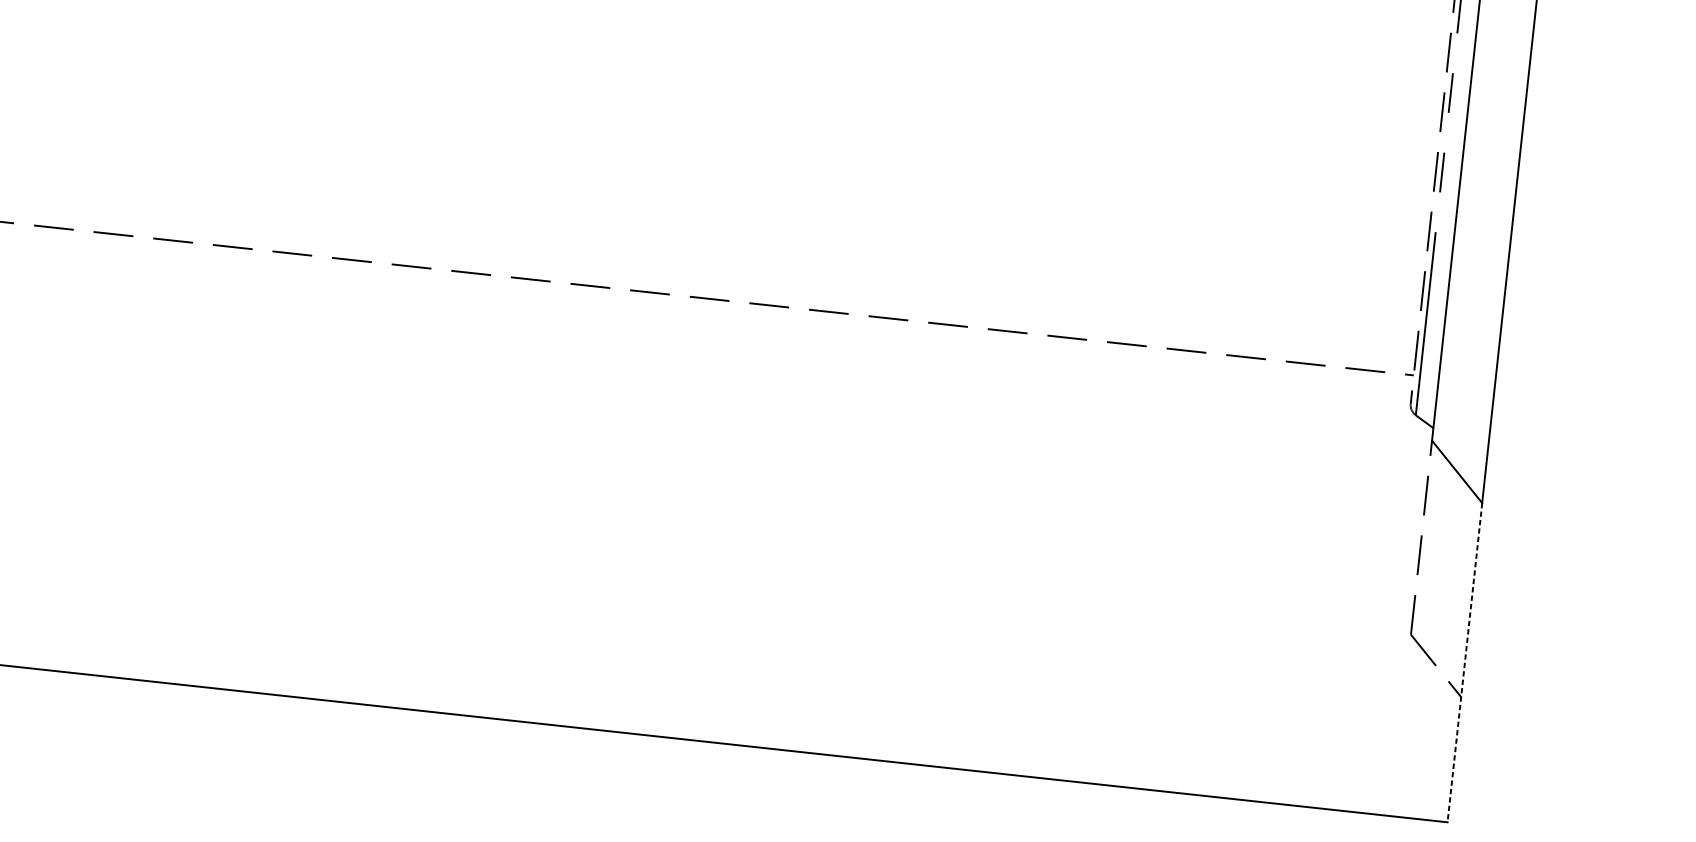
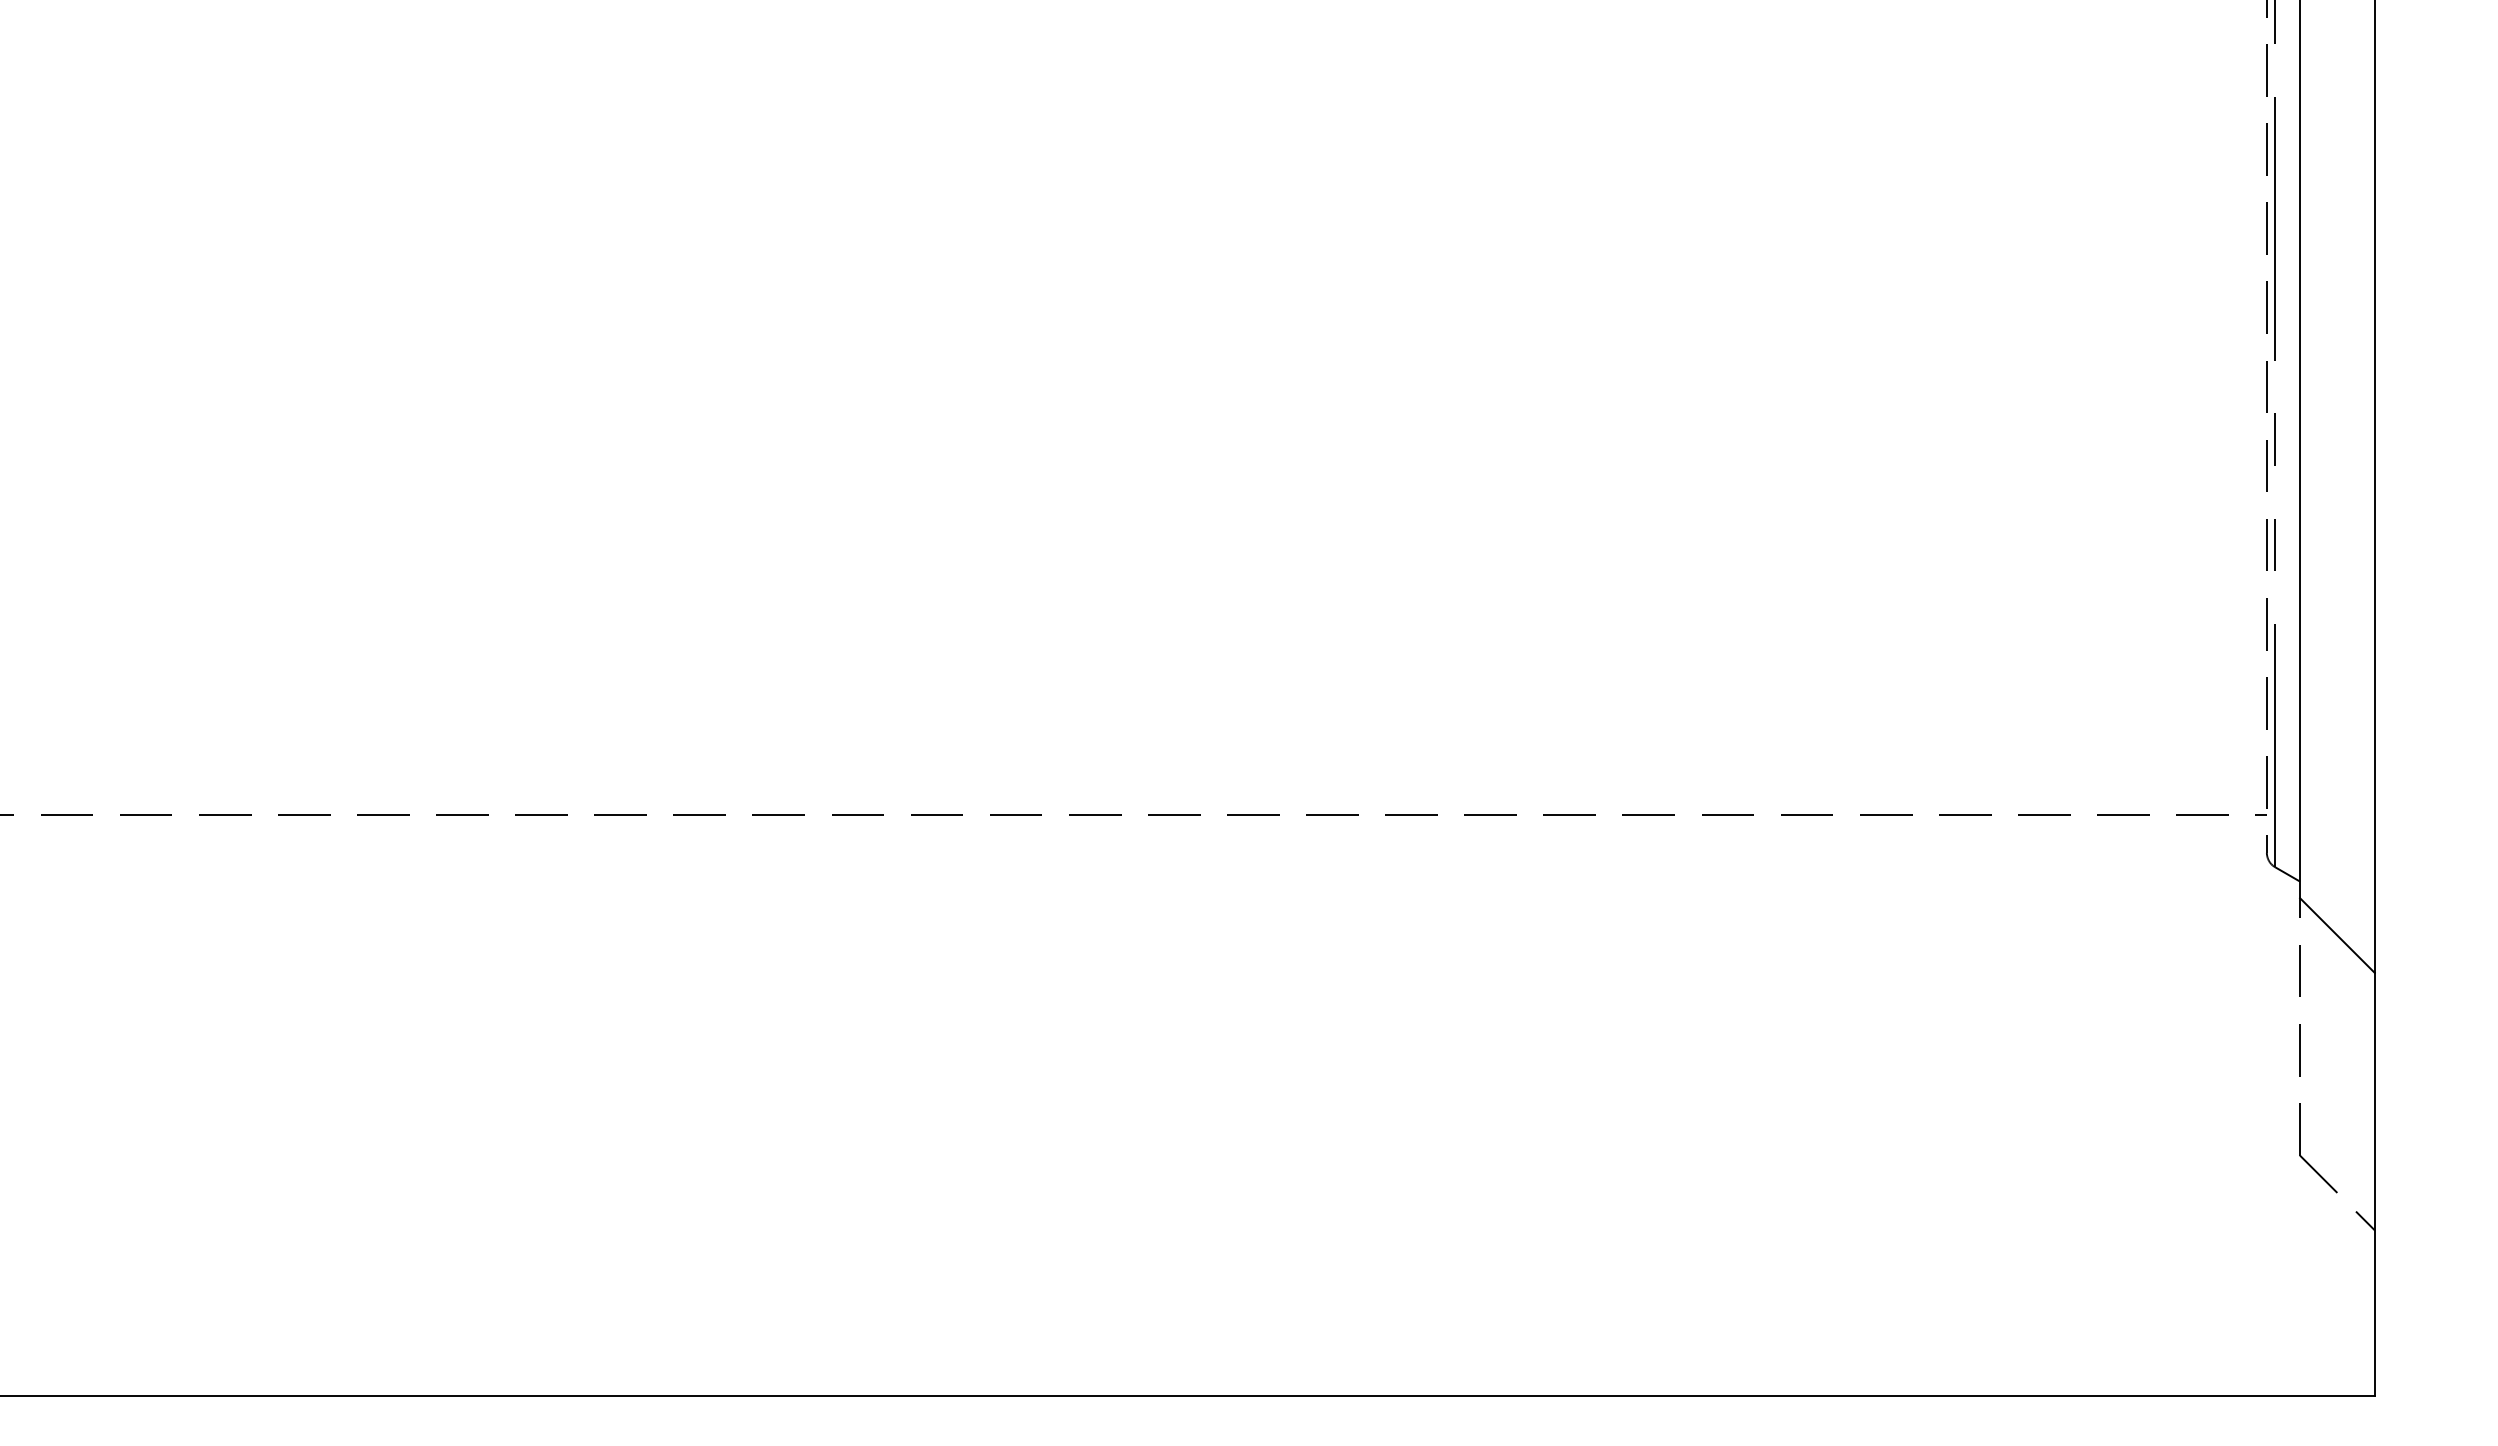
line: (1464, 662) -> (2374, 1184), dashed -> solid

